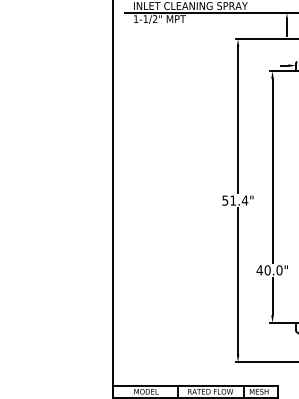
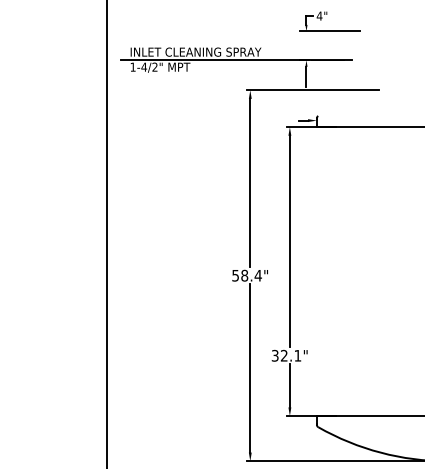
text: (145, 18) -> (144, 66), 1-1/2" -> 1-4/2"
text: (233, 200) -> (244, 275), 51.4" -> 58.4"
text: (269, 270) -> (286, 355), 40.0" -> 32.1"

